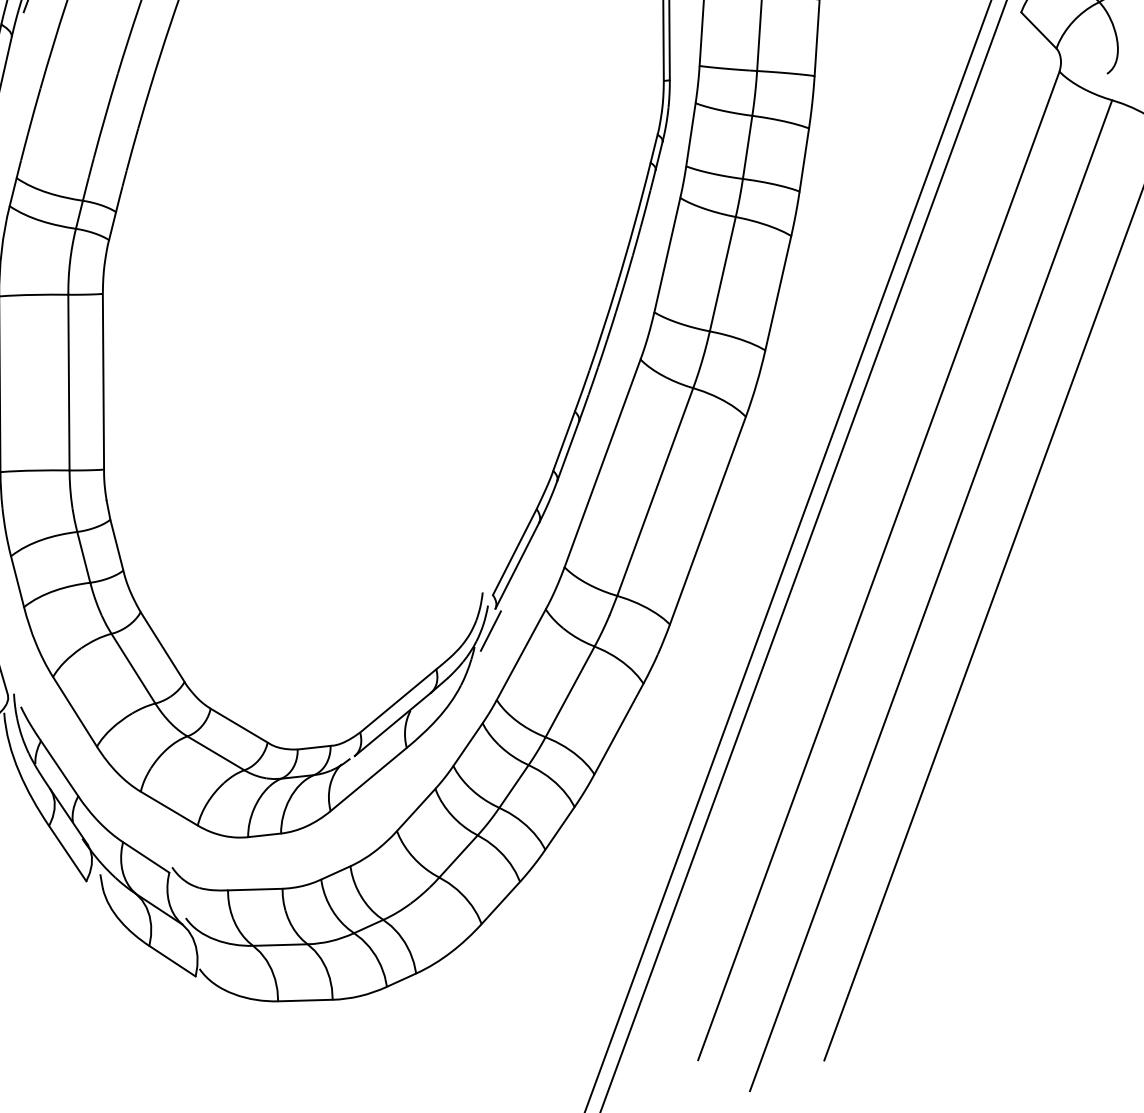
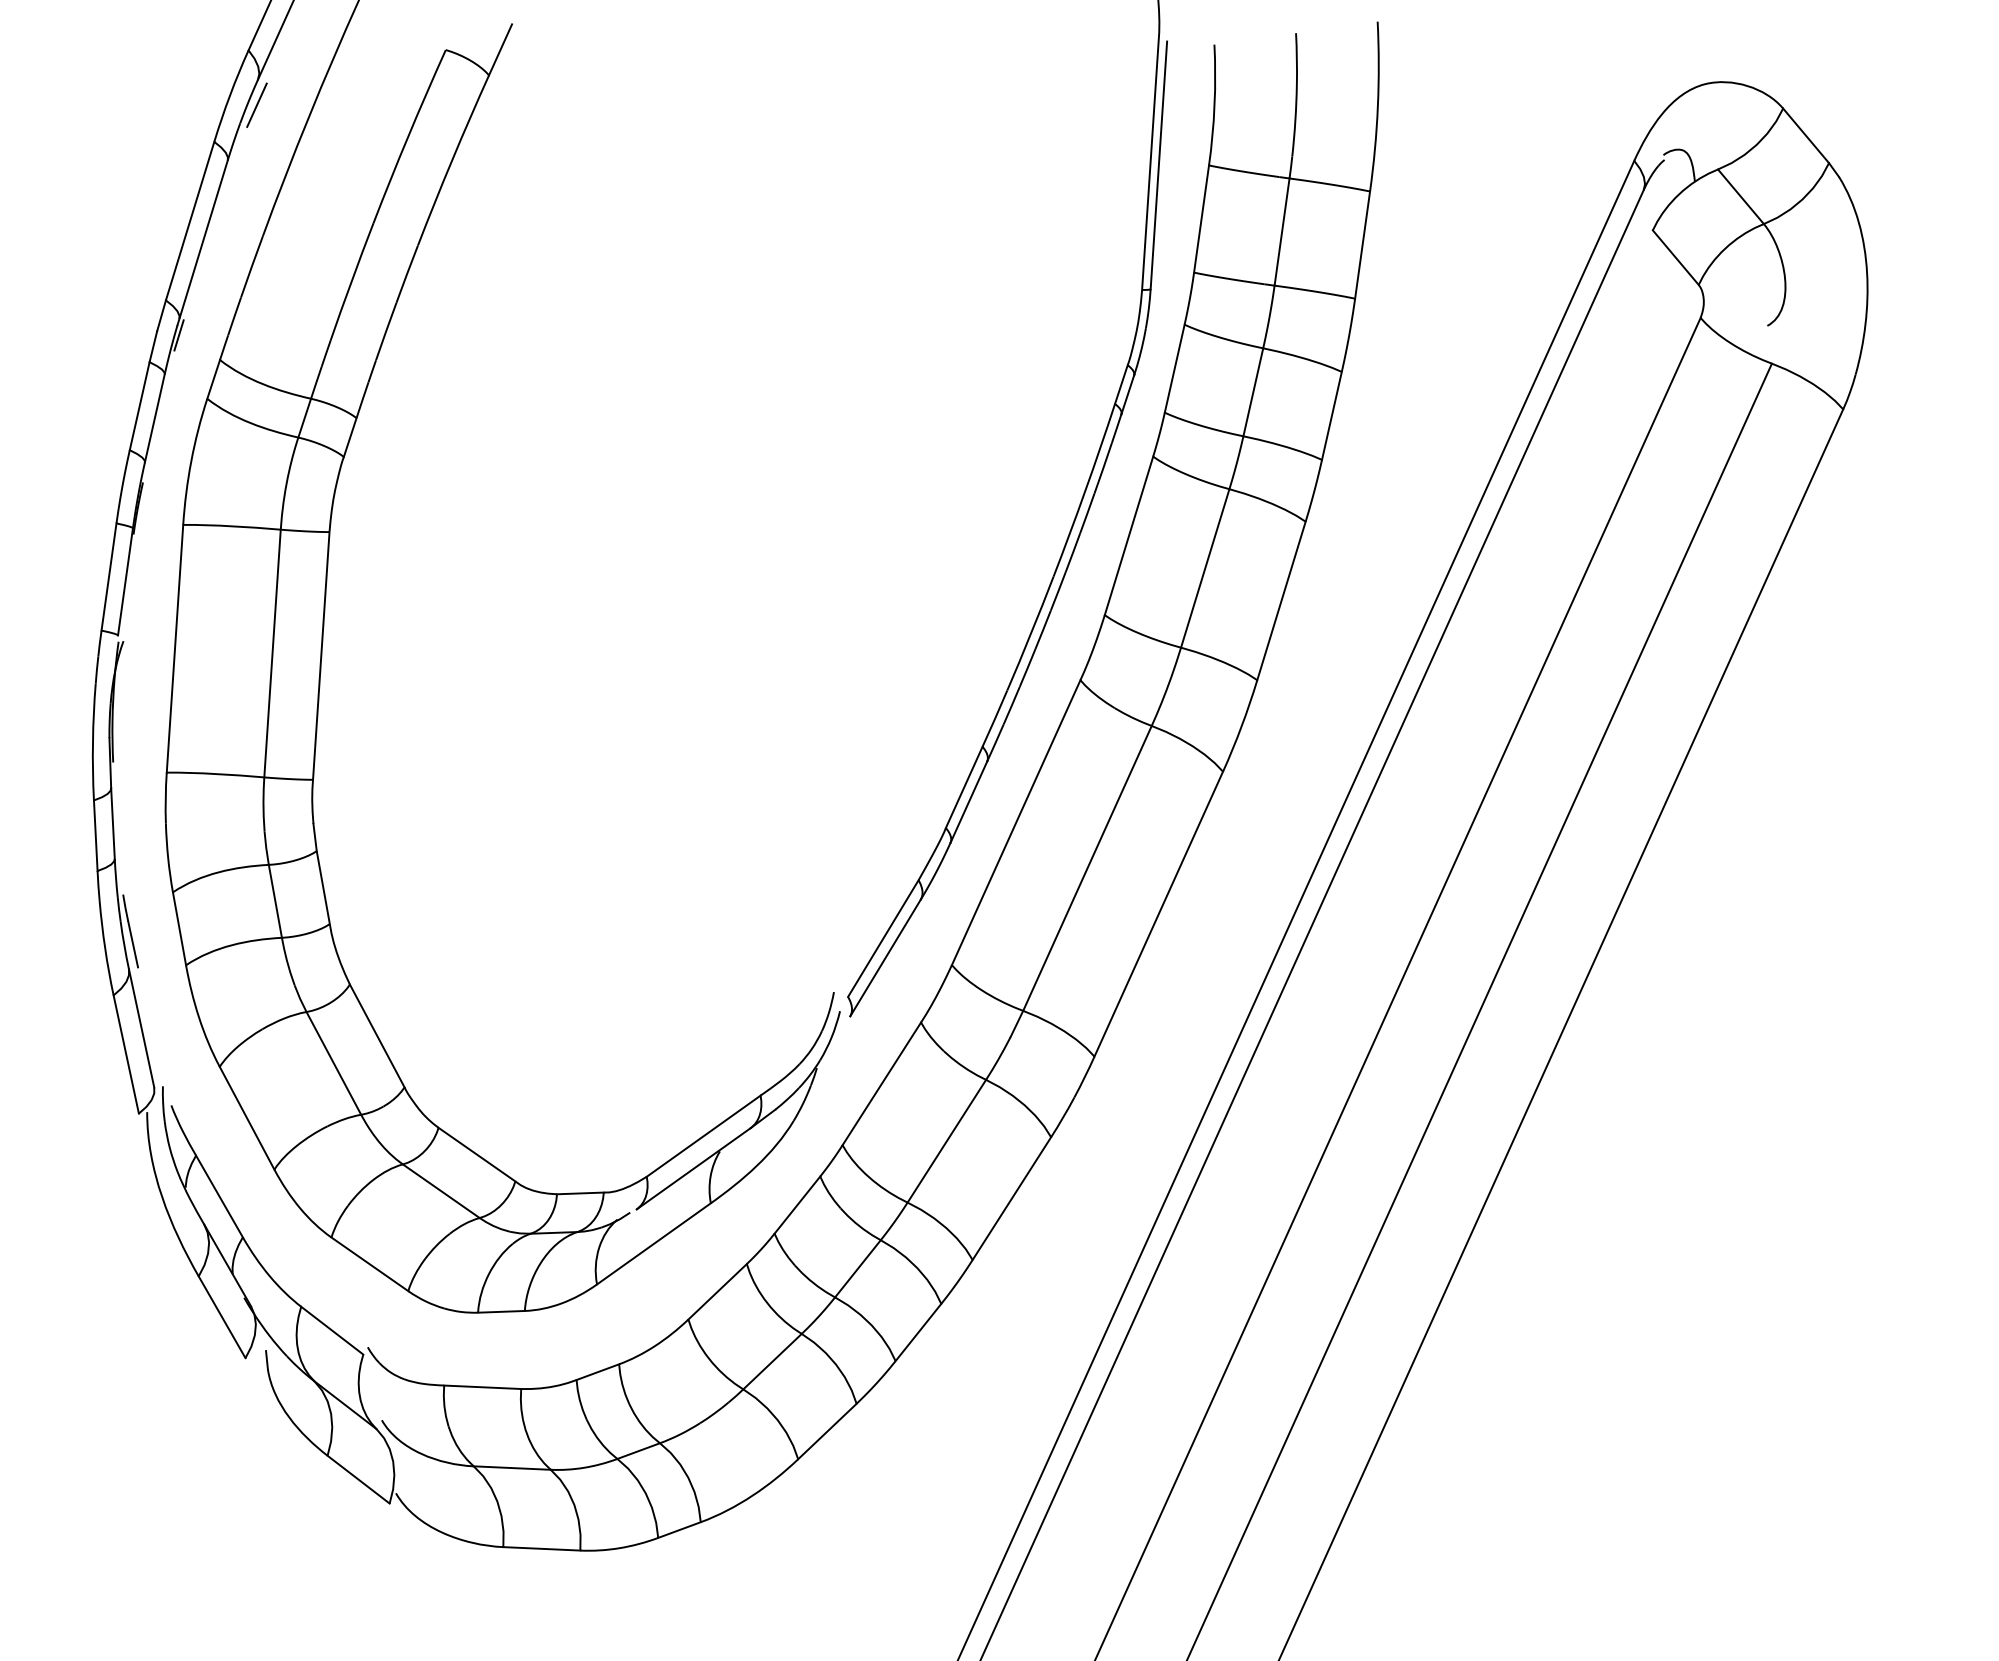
line: (490, 631) -> (841, 1047), removed

